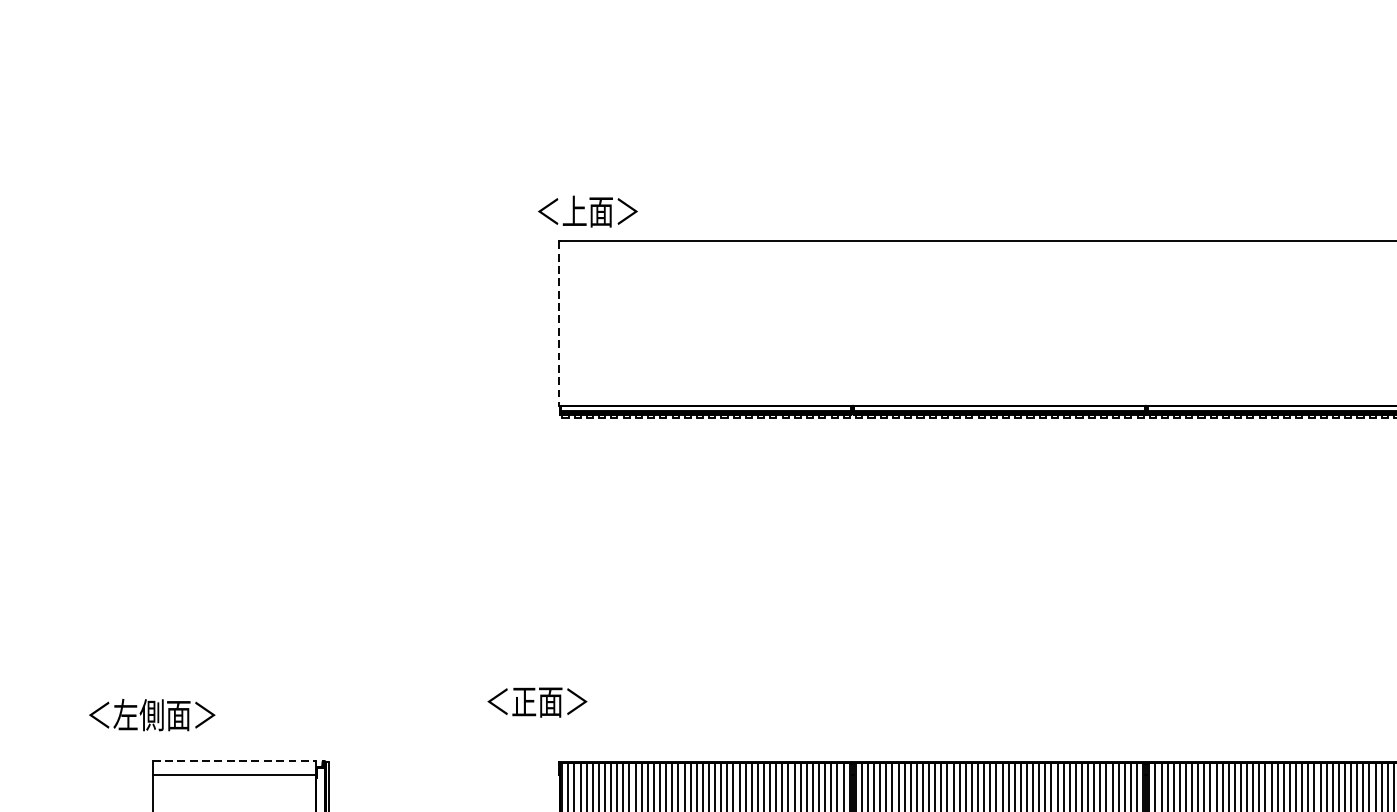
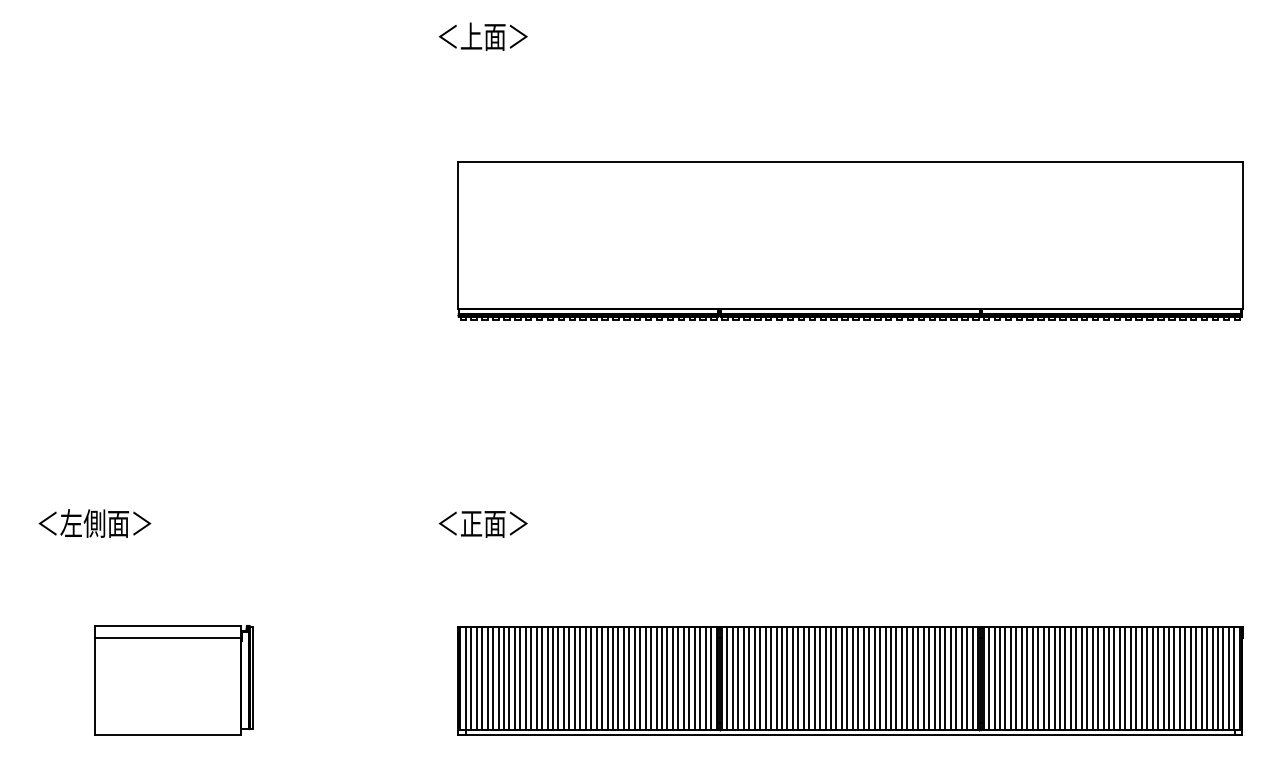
text: (587, 211) -> (482, 36), moved
line: (559, 324) -> (457, 236), dashed -> solid
text: (536, 702) -> (482, 524), moved
text: (151, 715) -> (94, 523), moved
line: (234, 761) -> (168, 625), dashed -> solid

